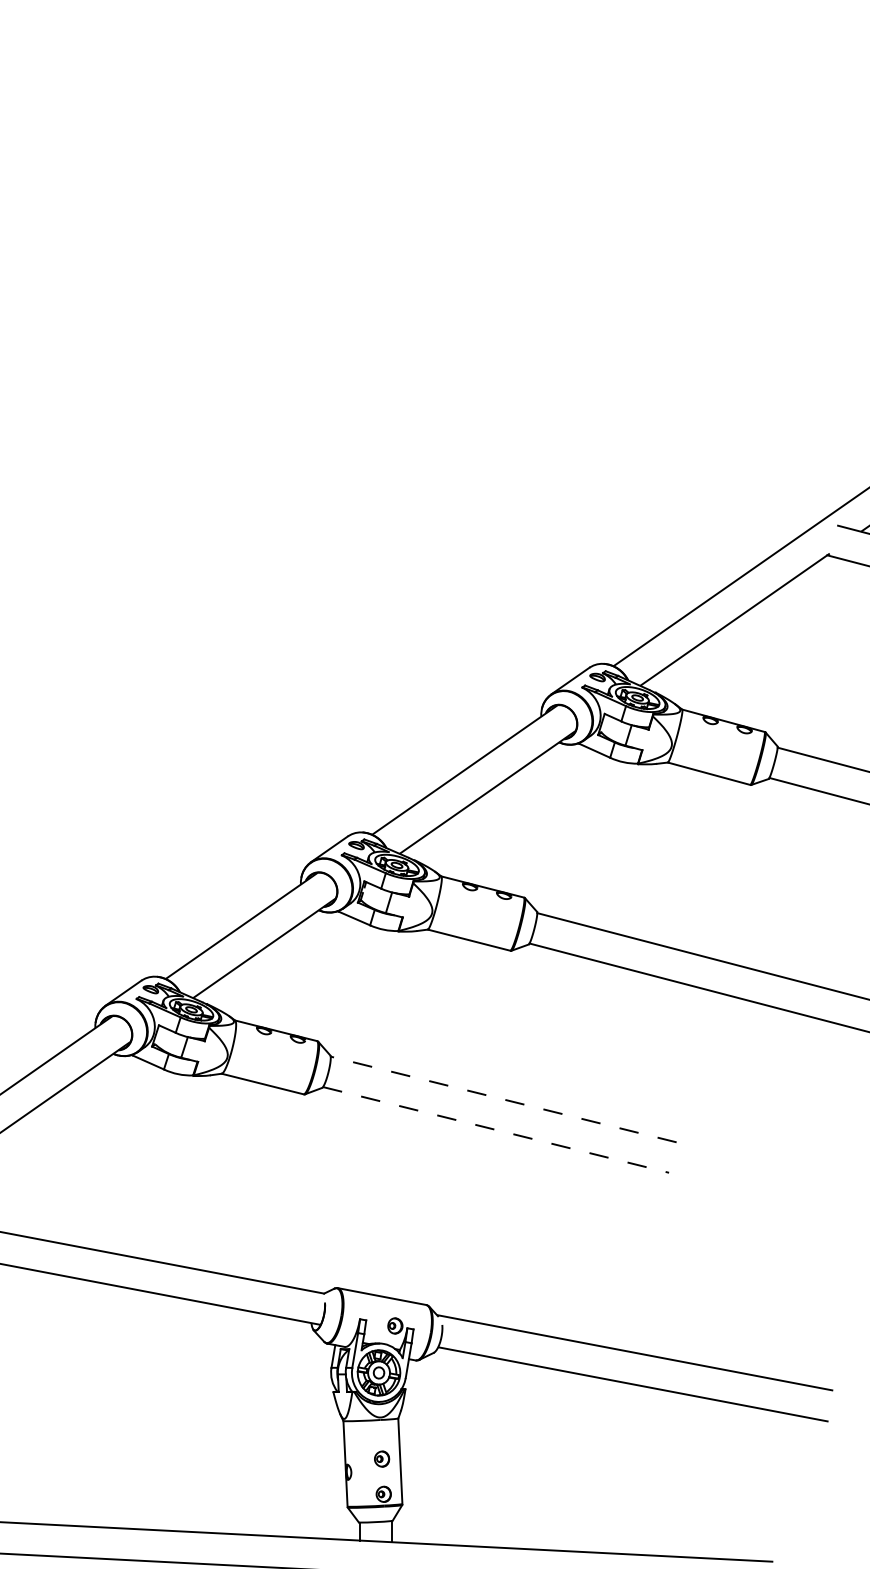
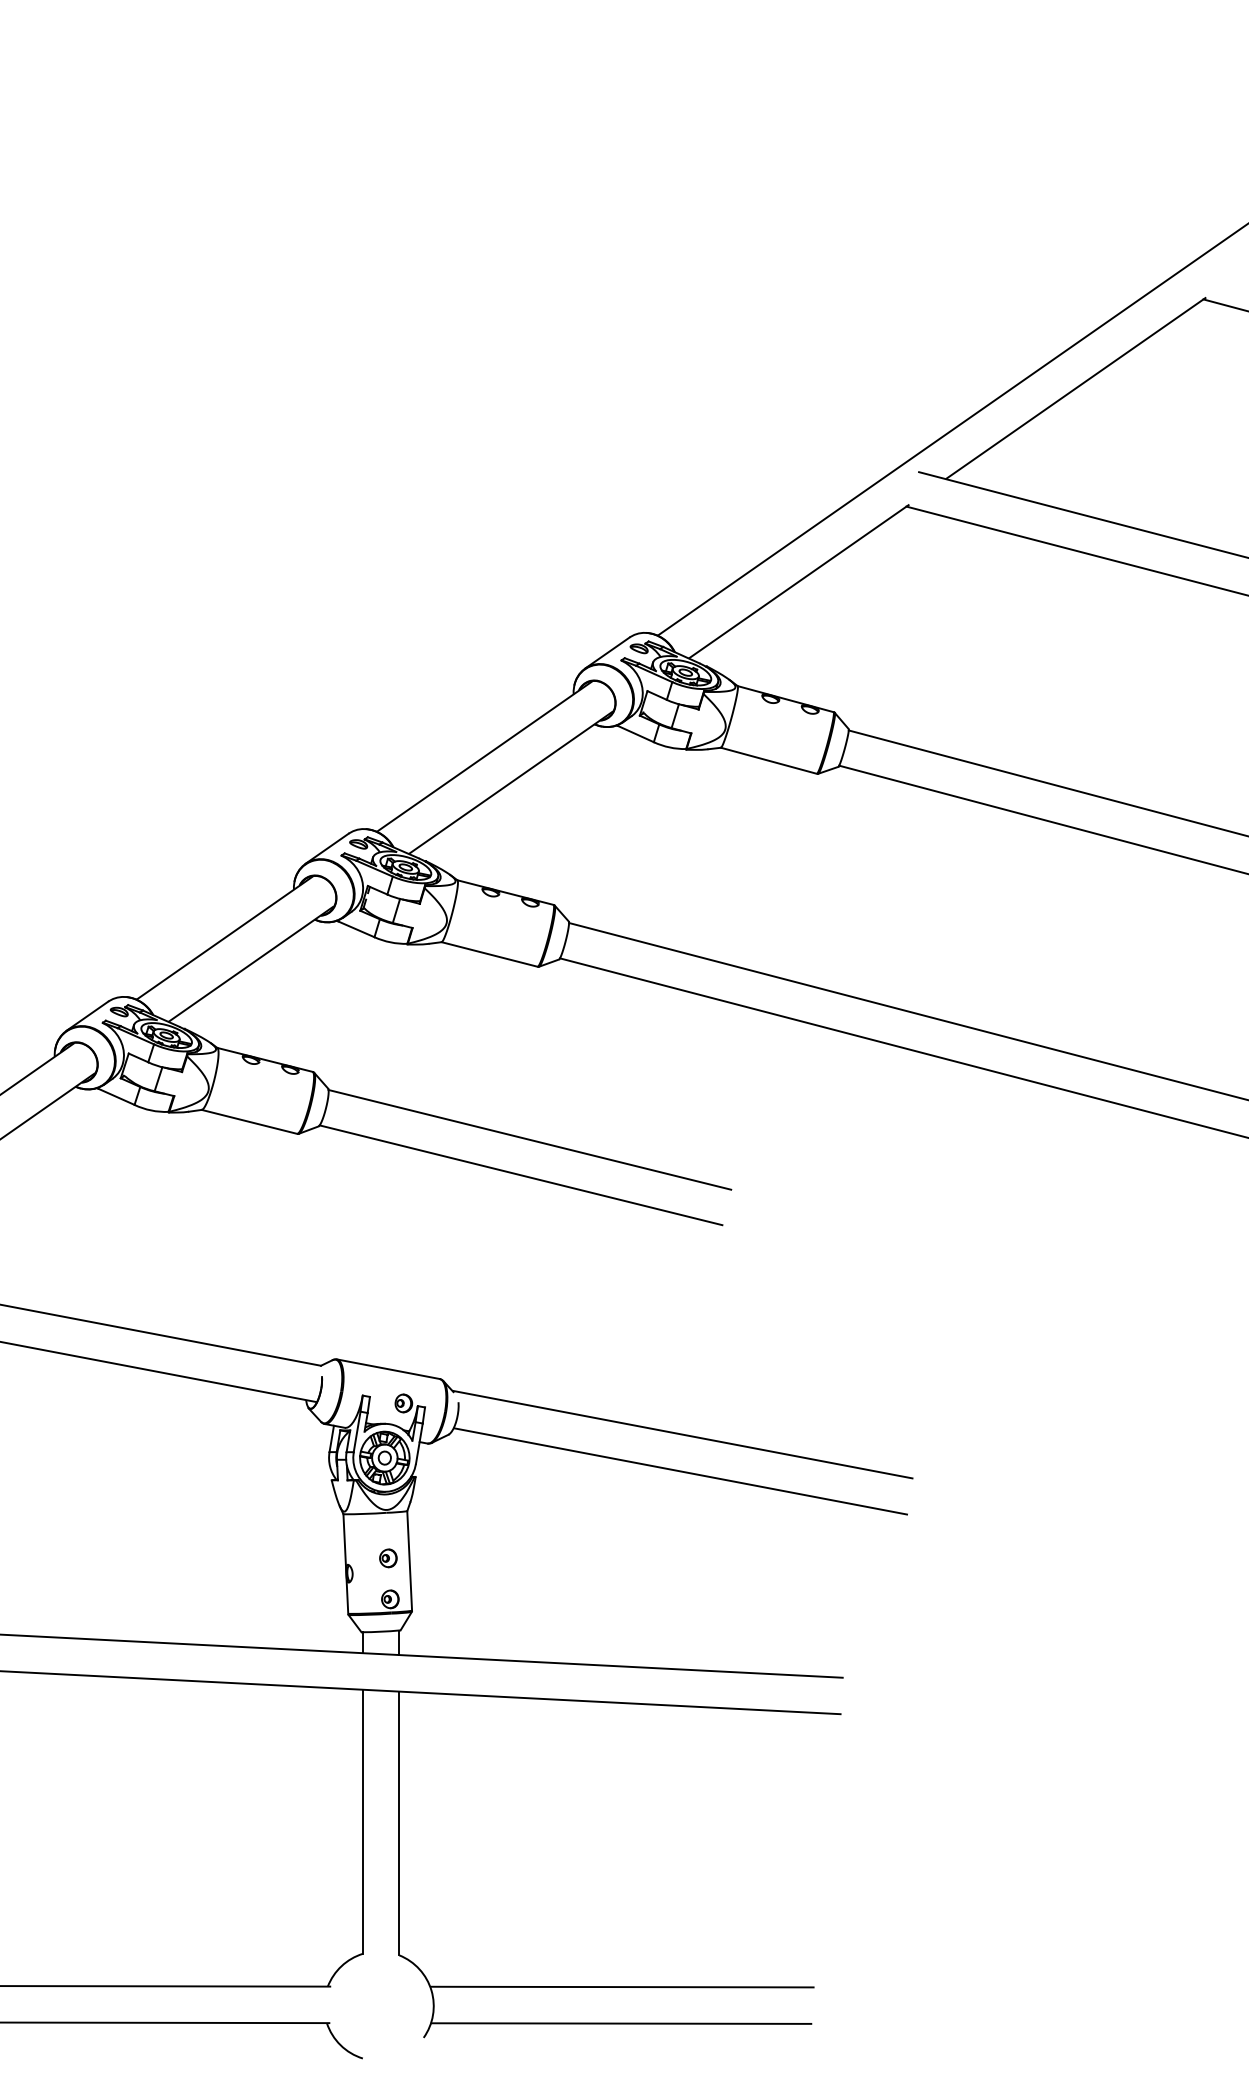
line: (503, 1099) -> (529, 1139), dashed -> solid
line: (496, 1130) -> (521, 1175), dashed -> solid

